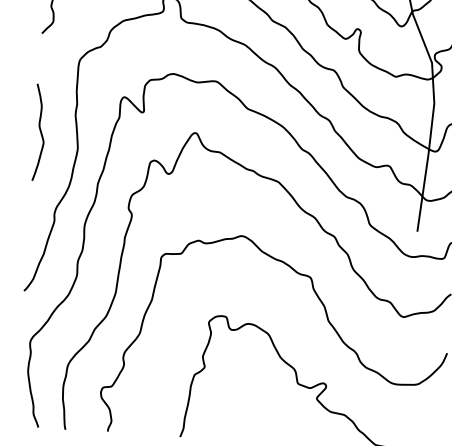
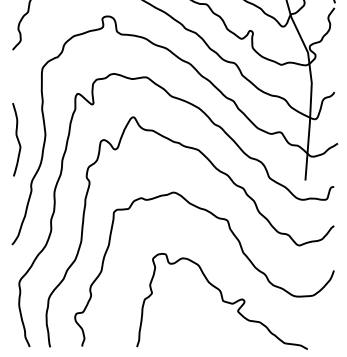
curve: (39, 130) -> (16, 138), moved

